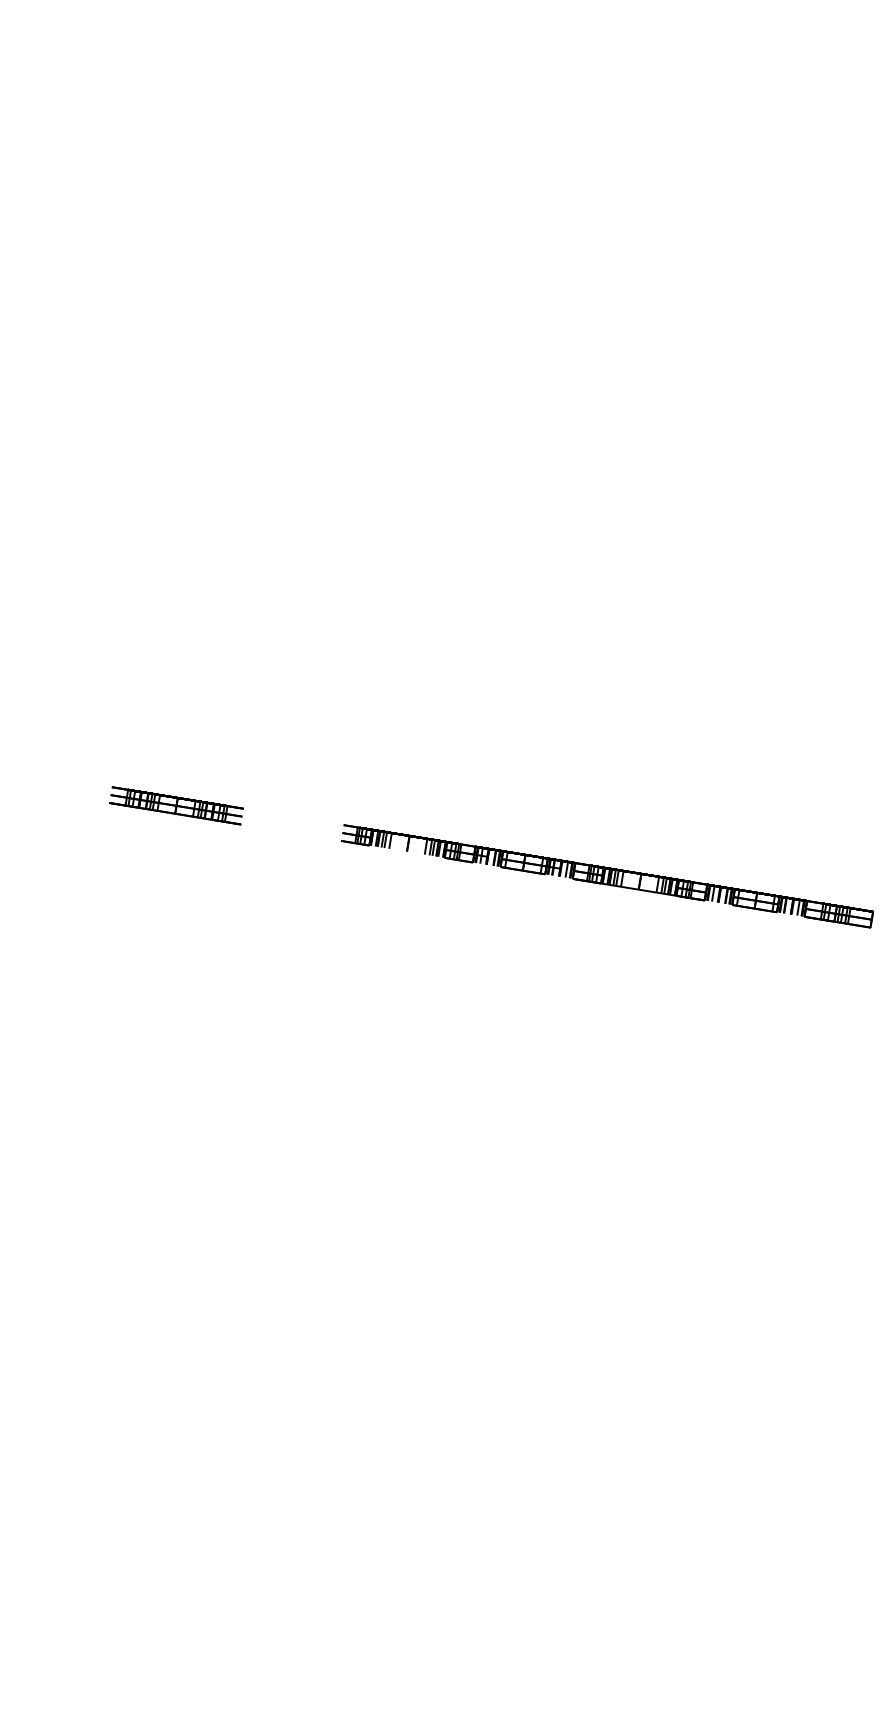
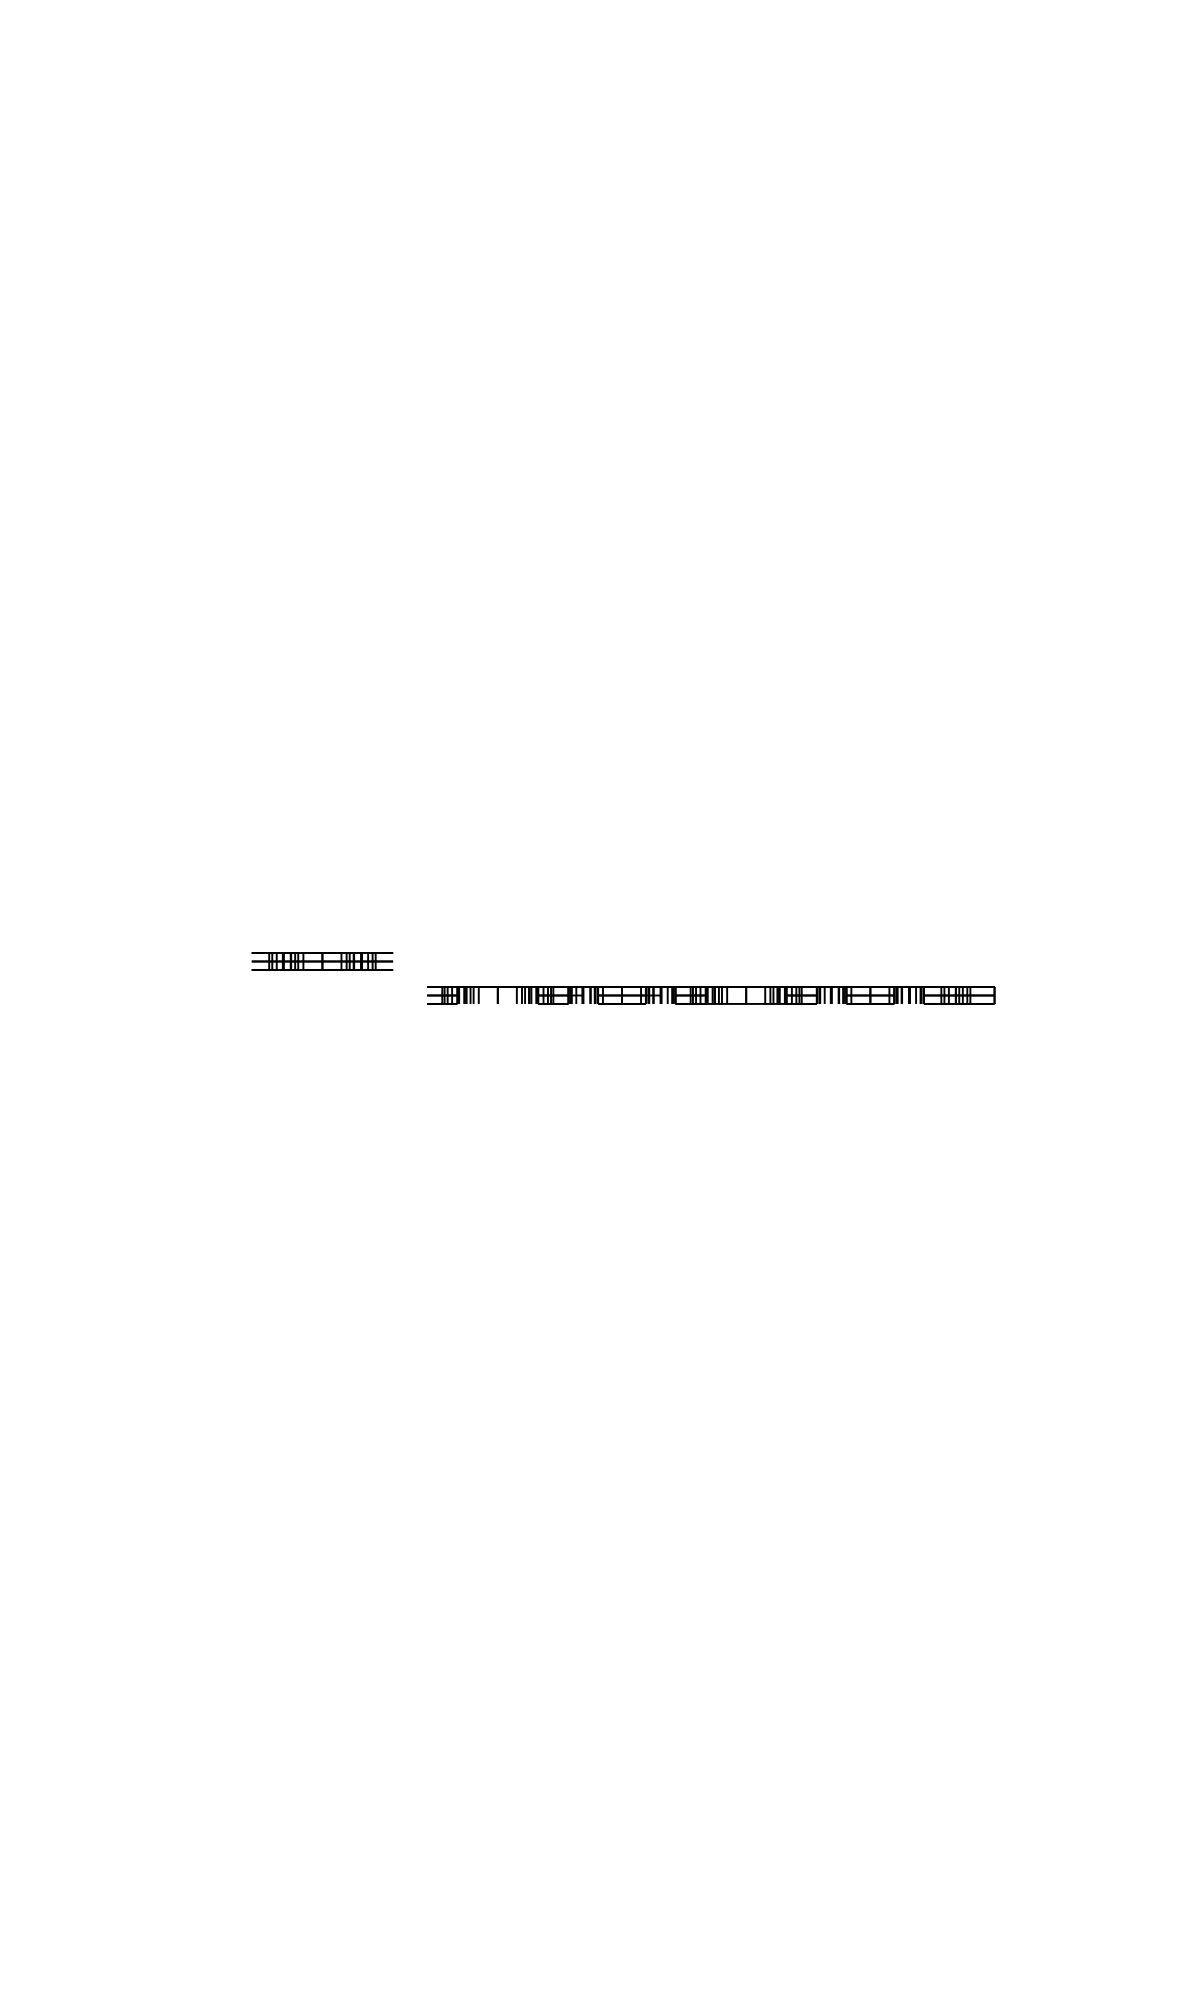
part: (176, 805) -> (322, 961), moved

